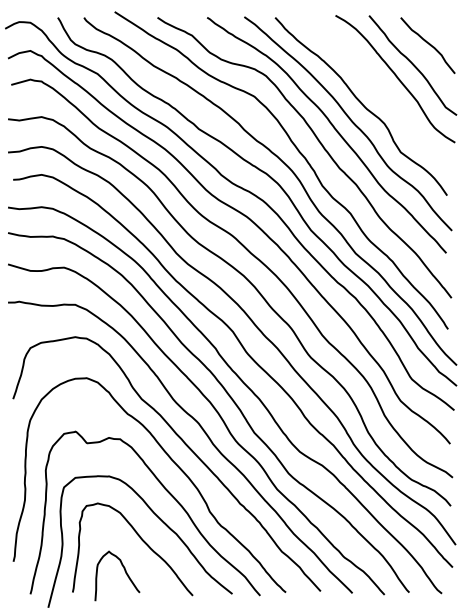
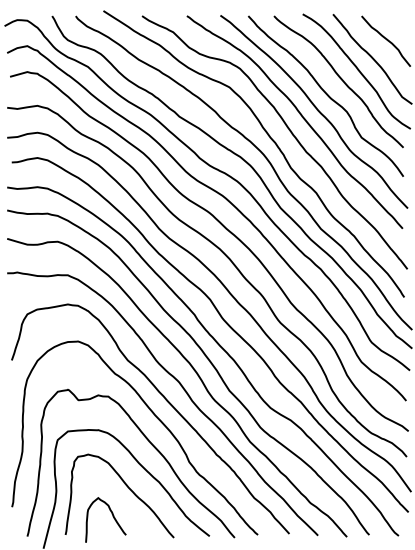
curve: (377, 87) -> (340, 79), added

